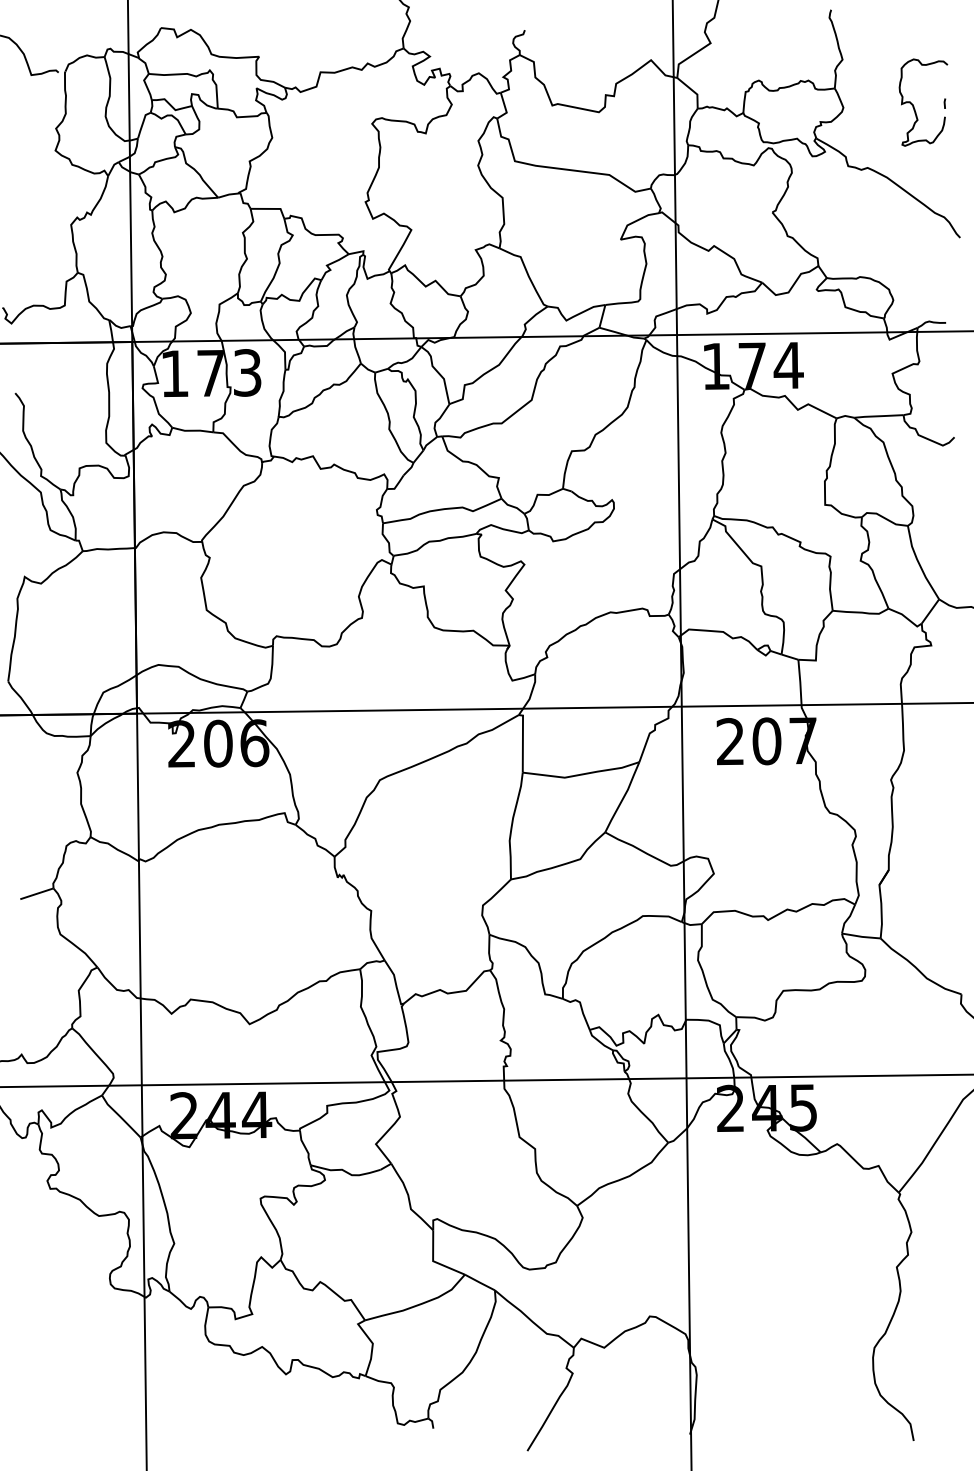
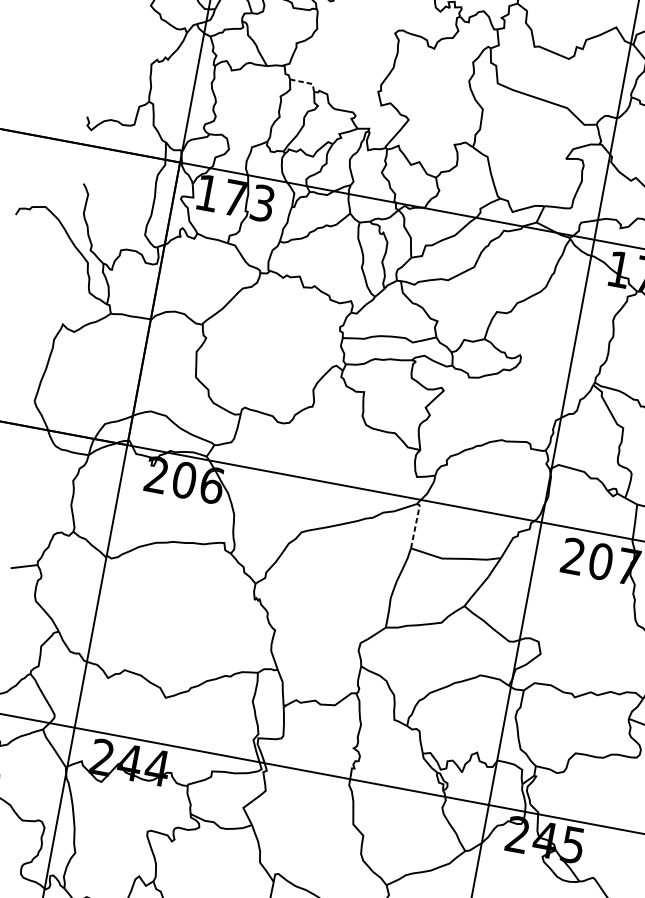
line: (271, 208) -> (305, 82), solid -> dashed
line: (522, 741) -> (415, 524), solid -> dashed

